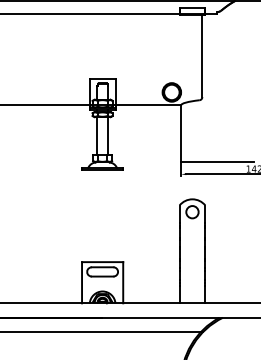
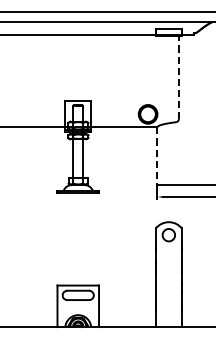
line: (202, 56) -> (179, 78), solid -> dashed
line: (181, 134) -> (157, 156), solid -> dashed

